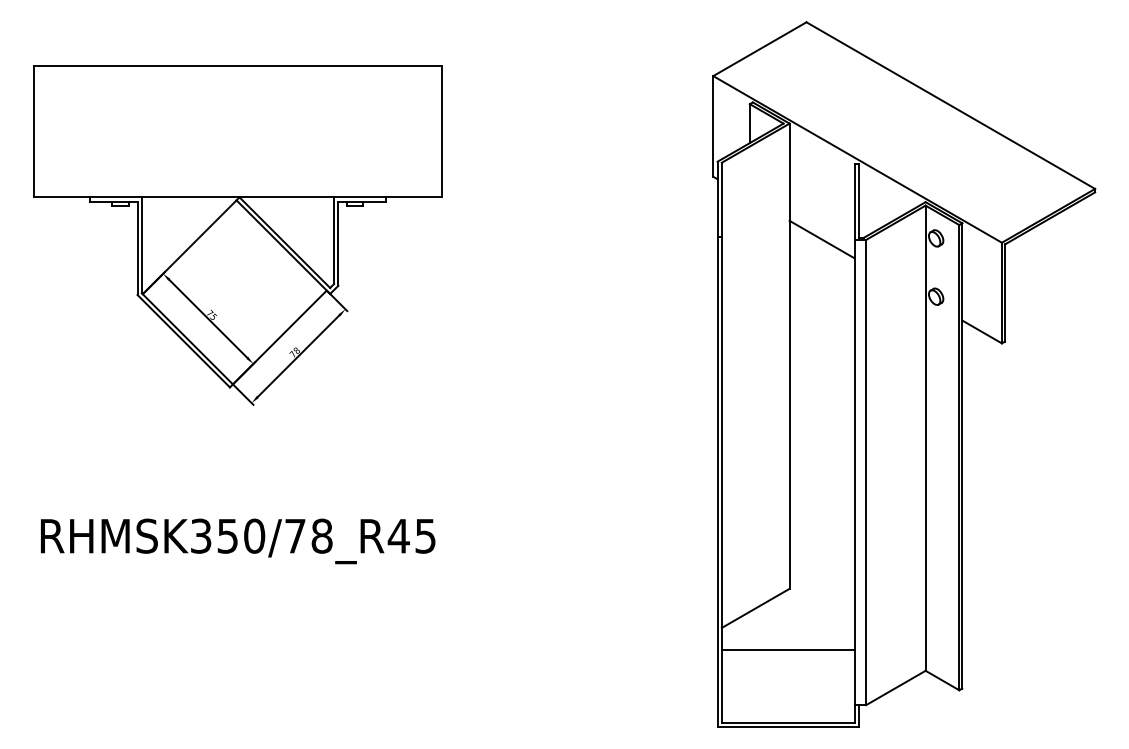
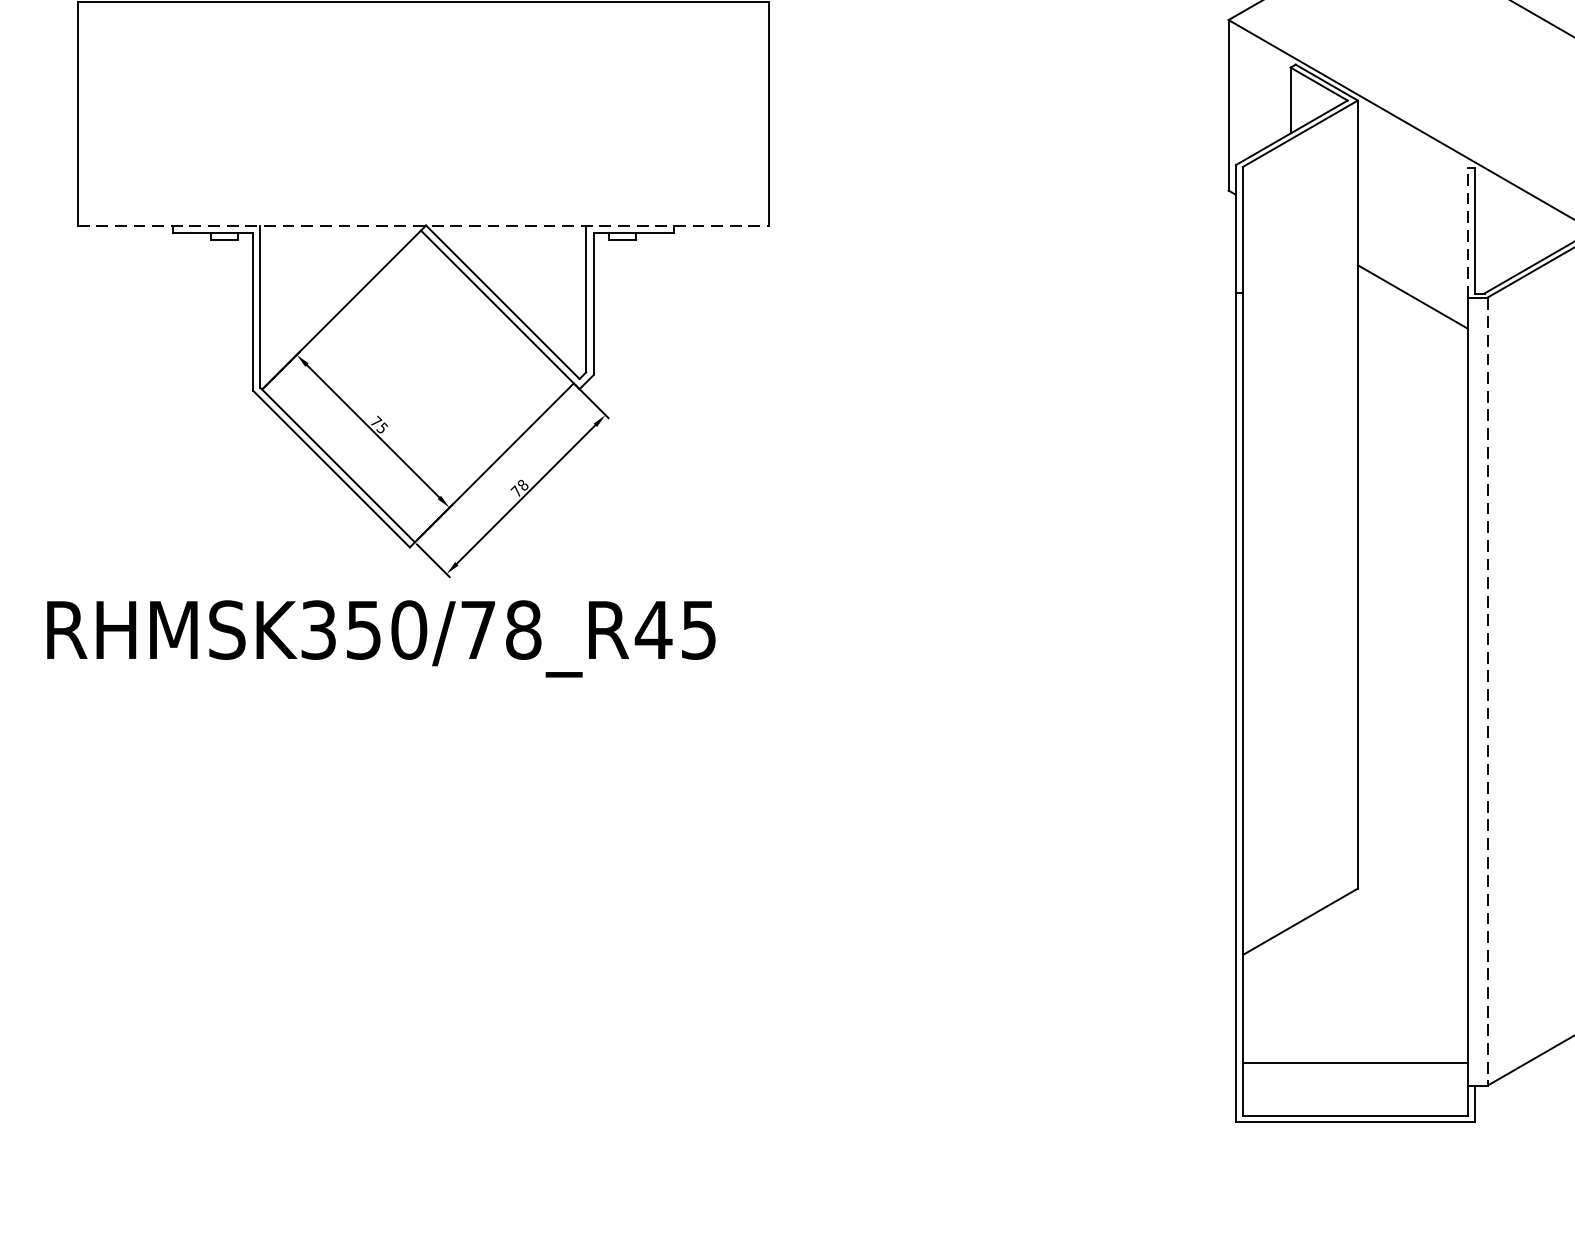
line: (238, 197) -> (424, 225), solid -> dashed
line: (854, 201) -> (1467, 232), solid -> dashed
line: (866, 472) -> (1488, 691), solid -> dashed
text: (238, 541) -> (381, 639), moved
line: (787, 649) -> (1354, 1062), moved

